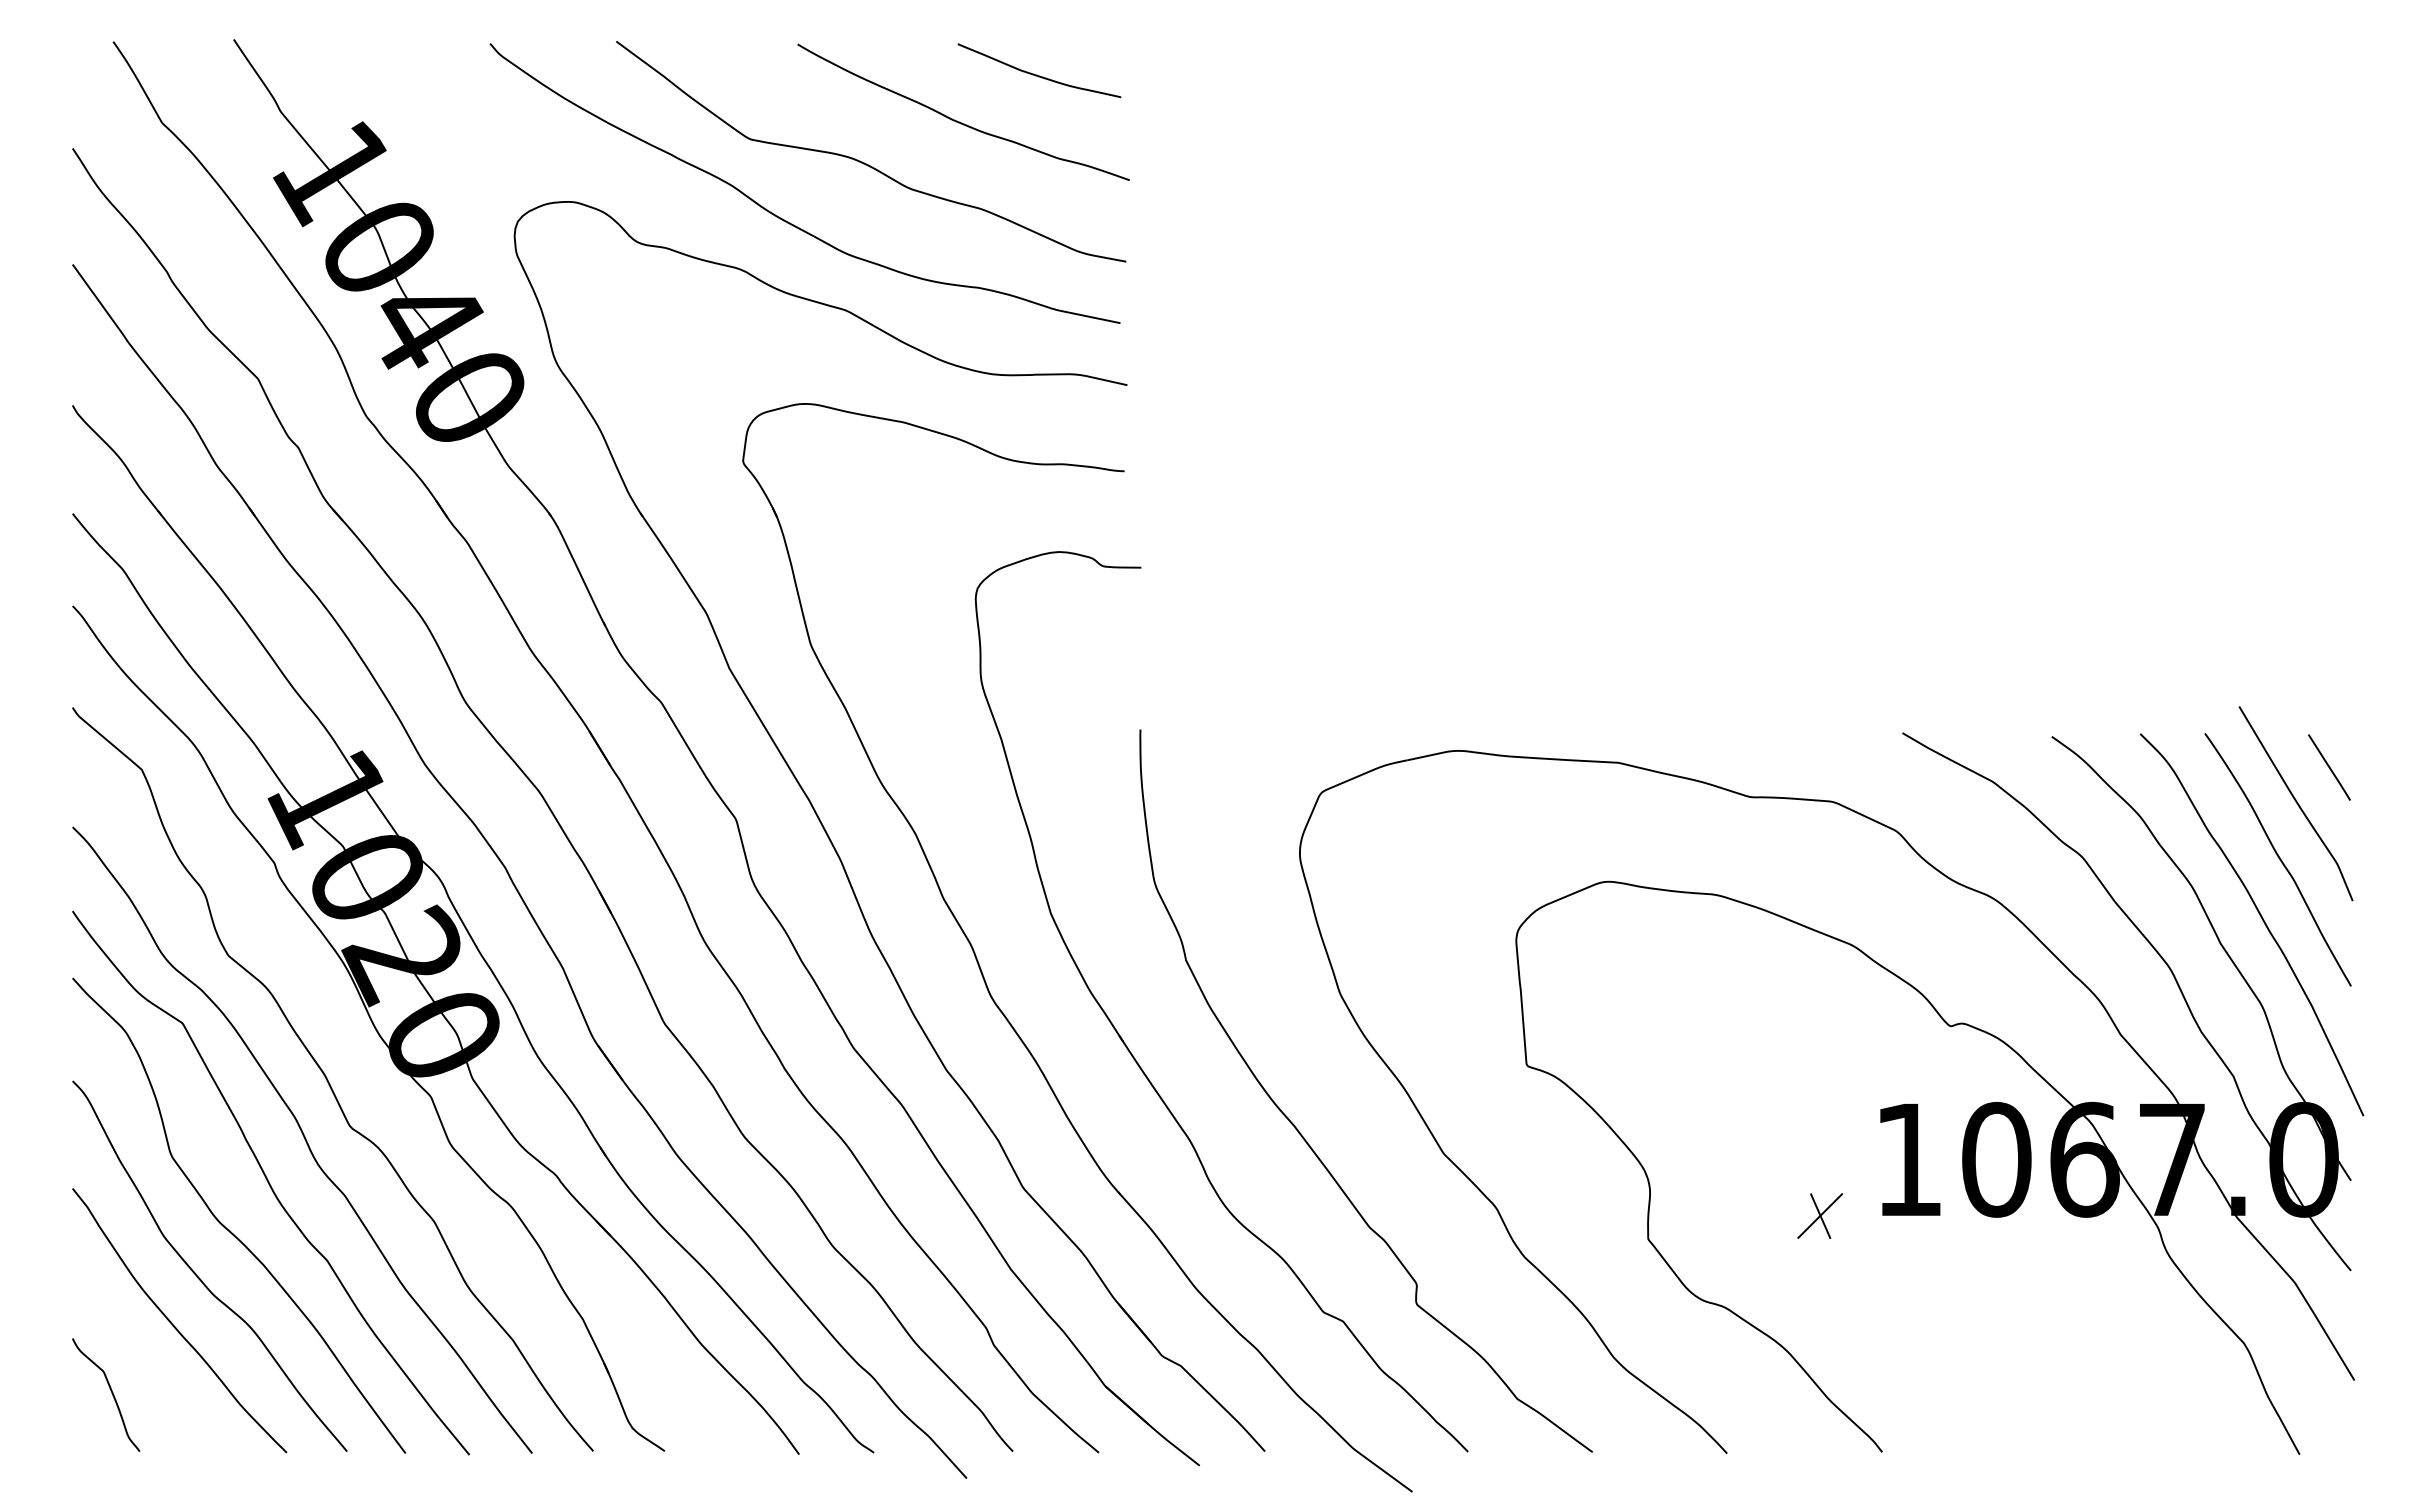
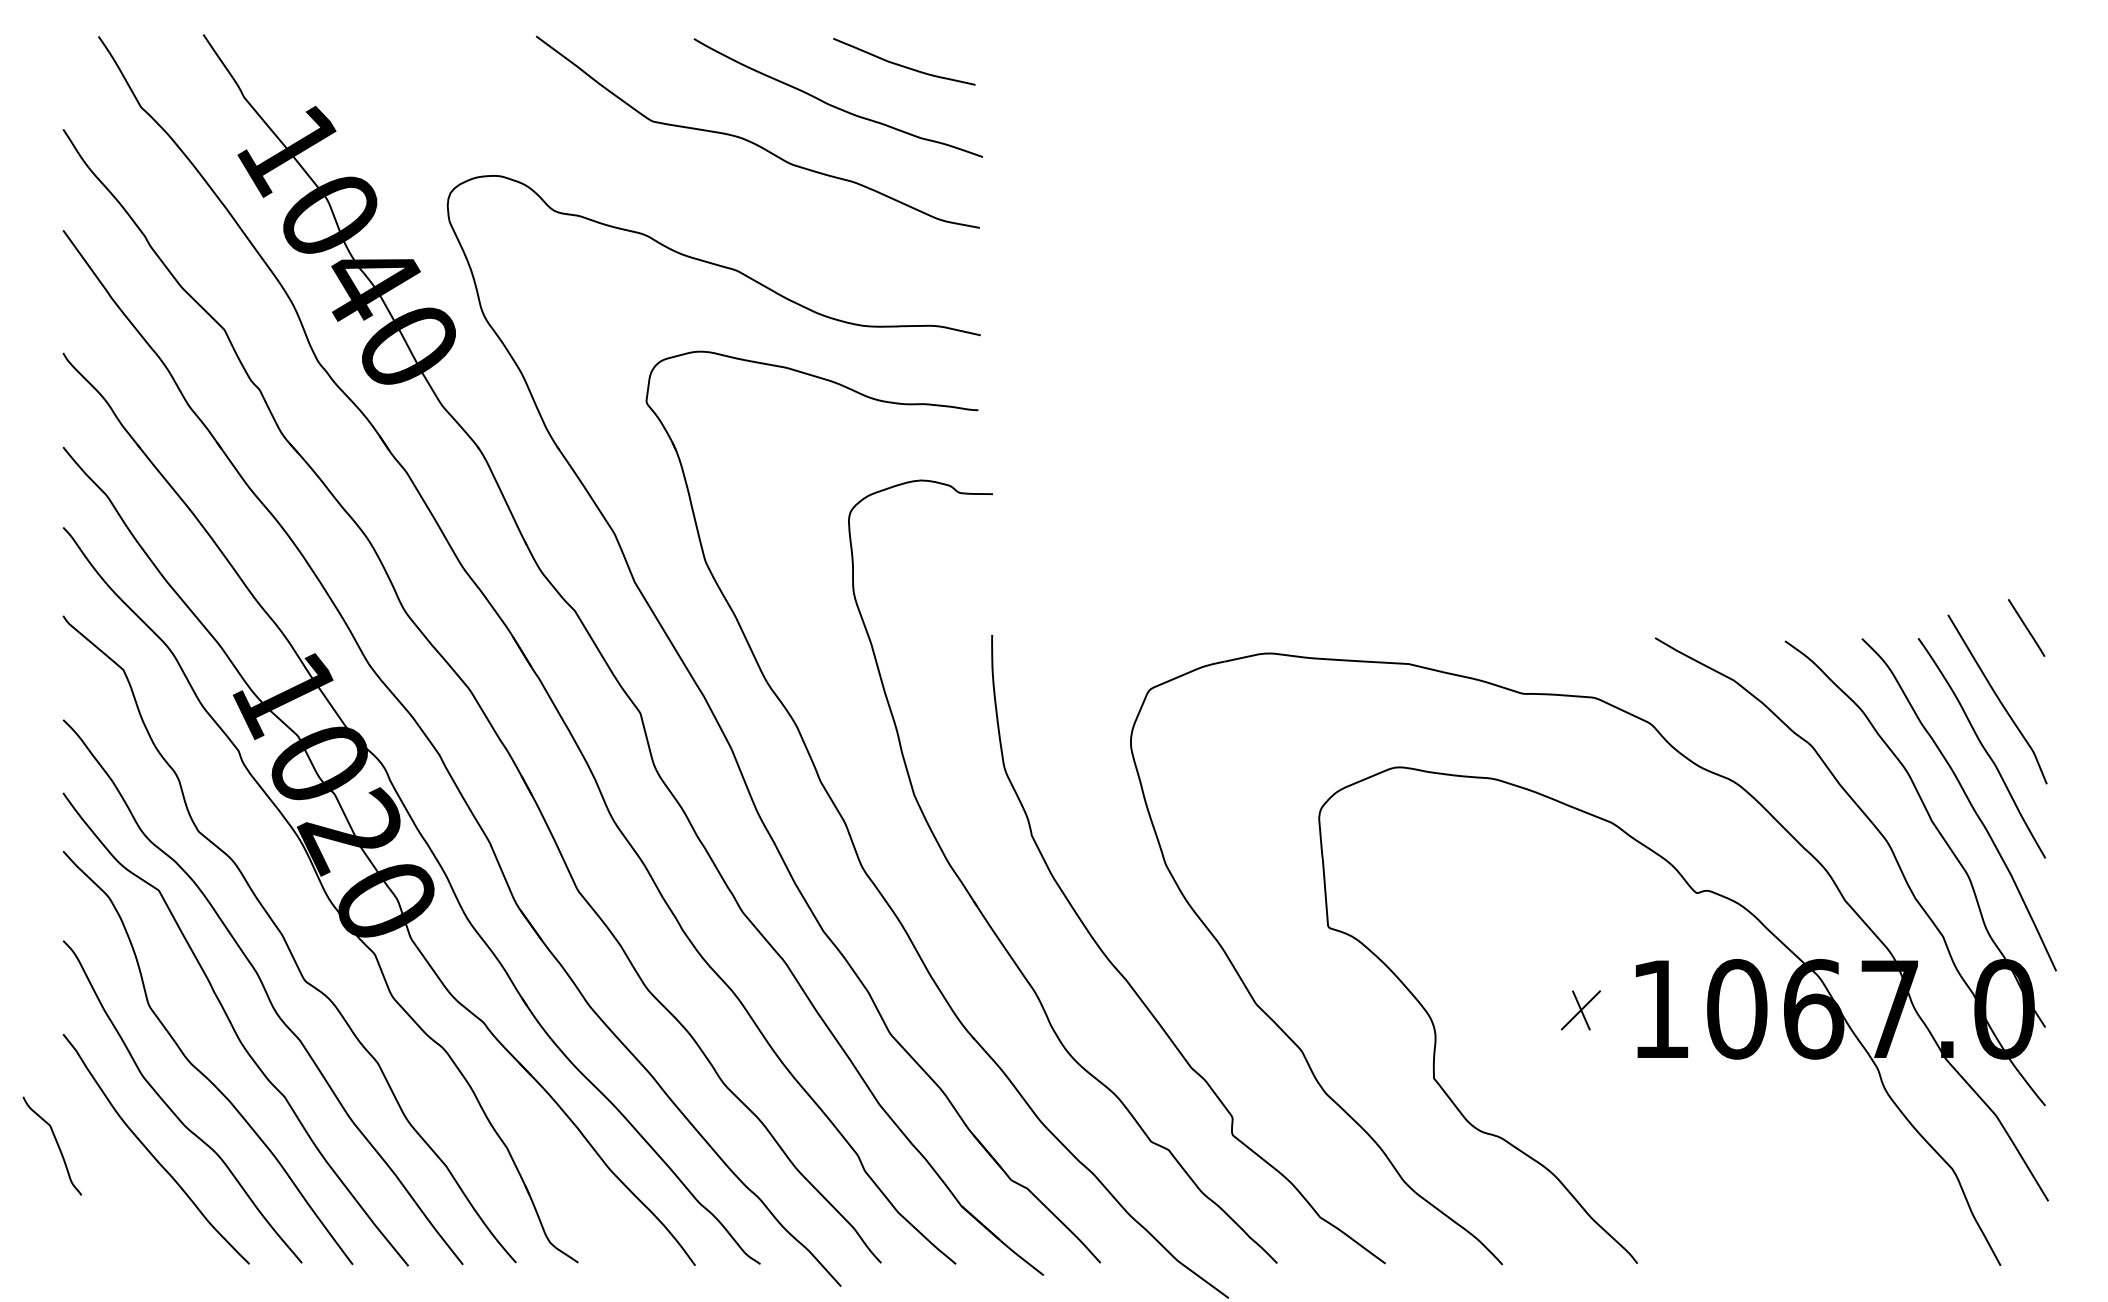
curve: (786, 220) -> (684, 192), removed
line: (2329, 767) -> (2026, 627), moved
part: (1820, 1215) -> (1581, 1009), moved
curve: (110, 1391) -> (56, 1142), moved

